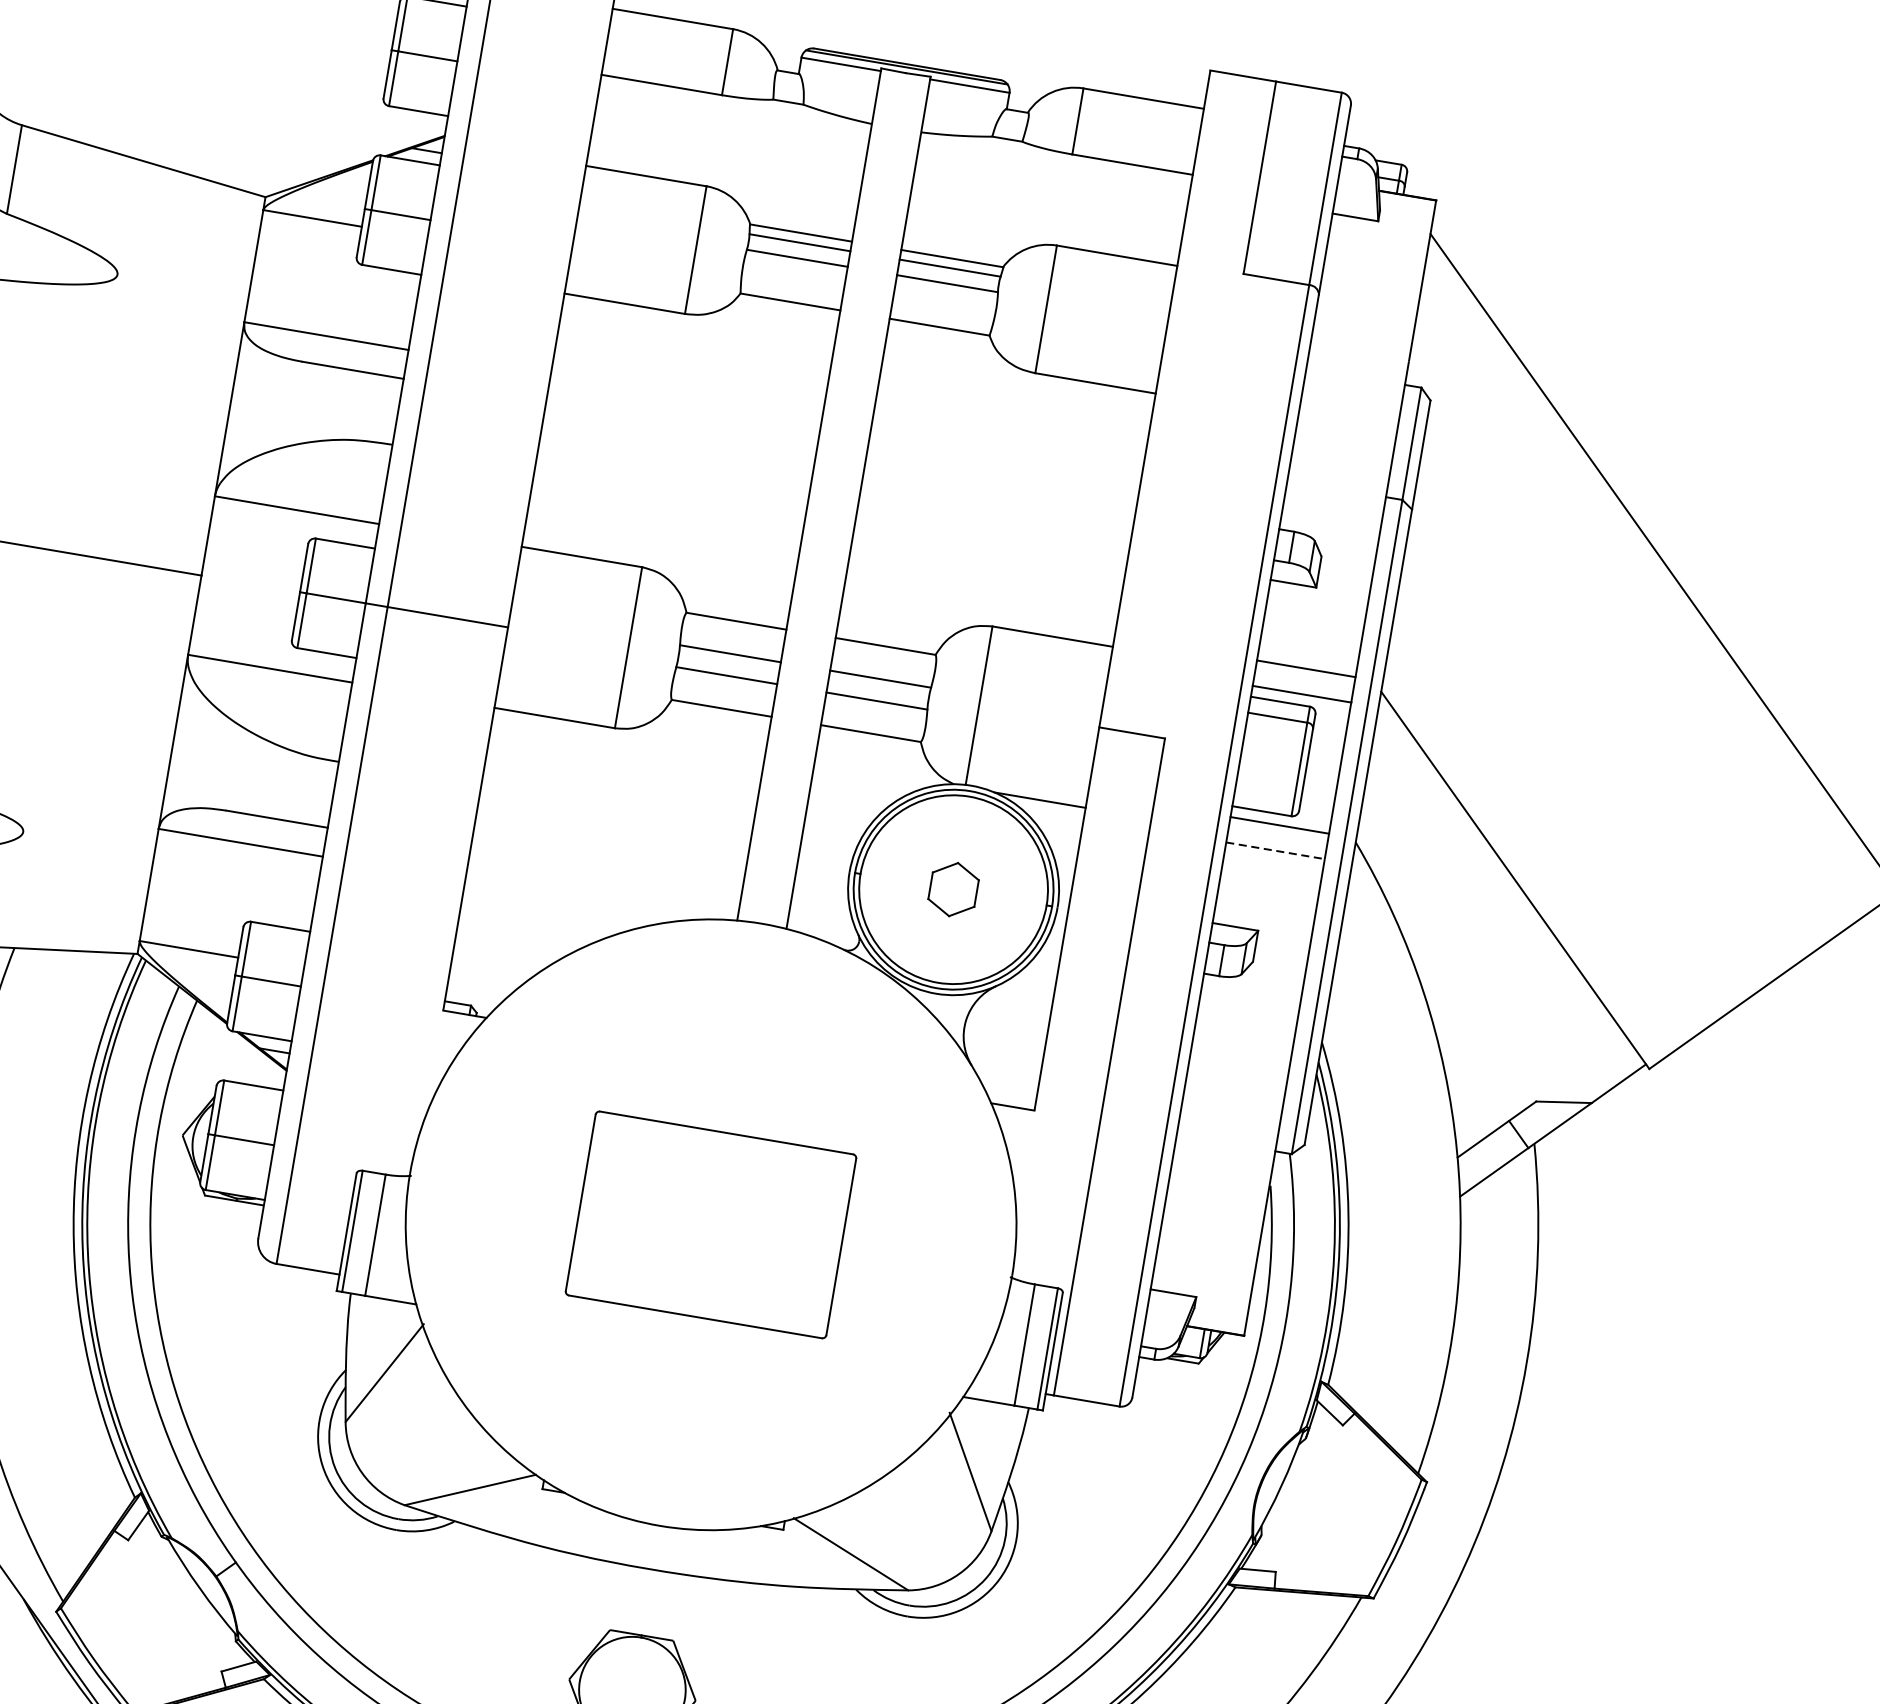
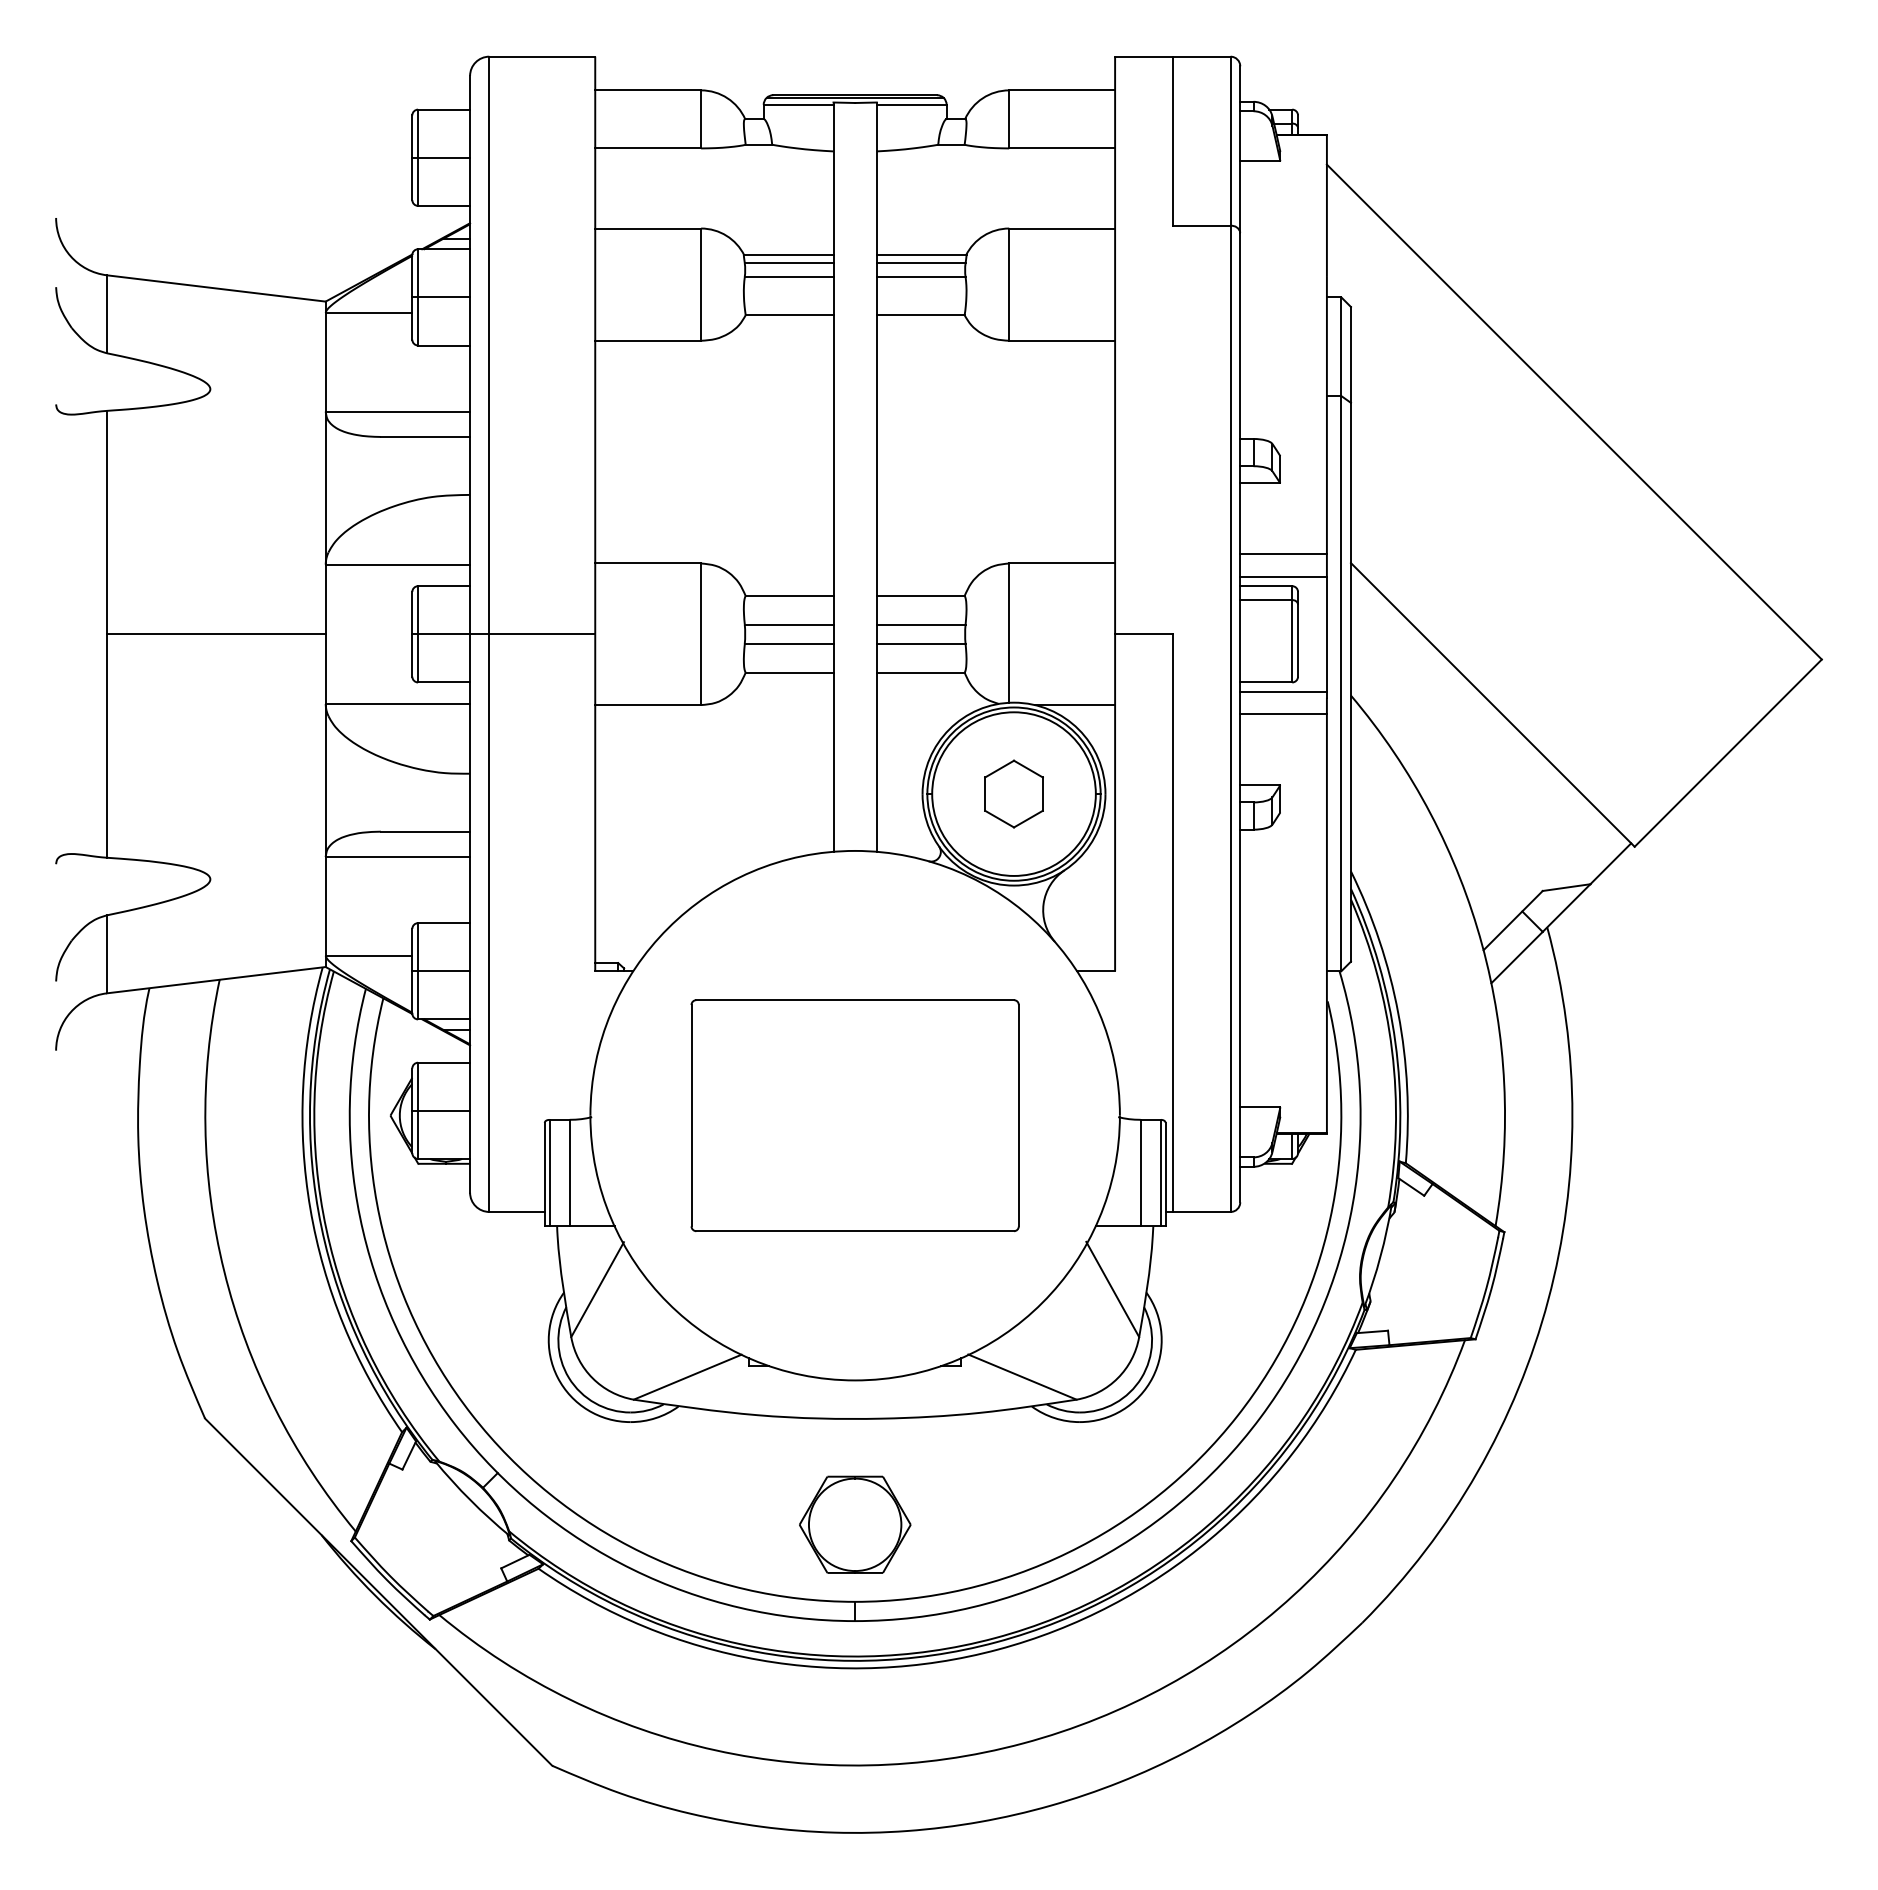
line: (1276, 851) -> (1284, 714), dashed -> solid
part: (953, 888) -> (1013, 793), size x1.43
part: (710, 1224) -> (854, 1115), size x1.43

